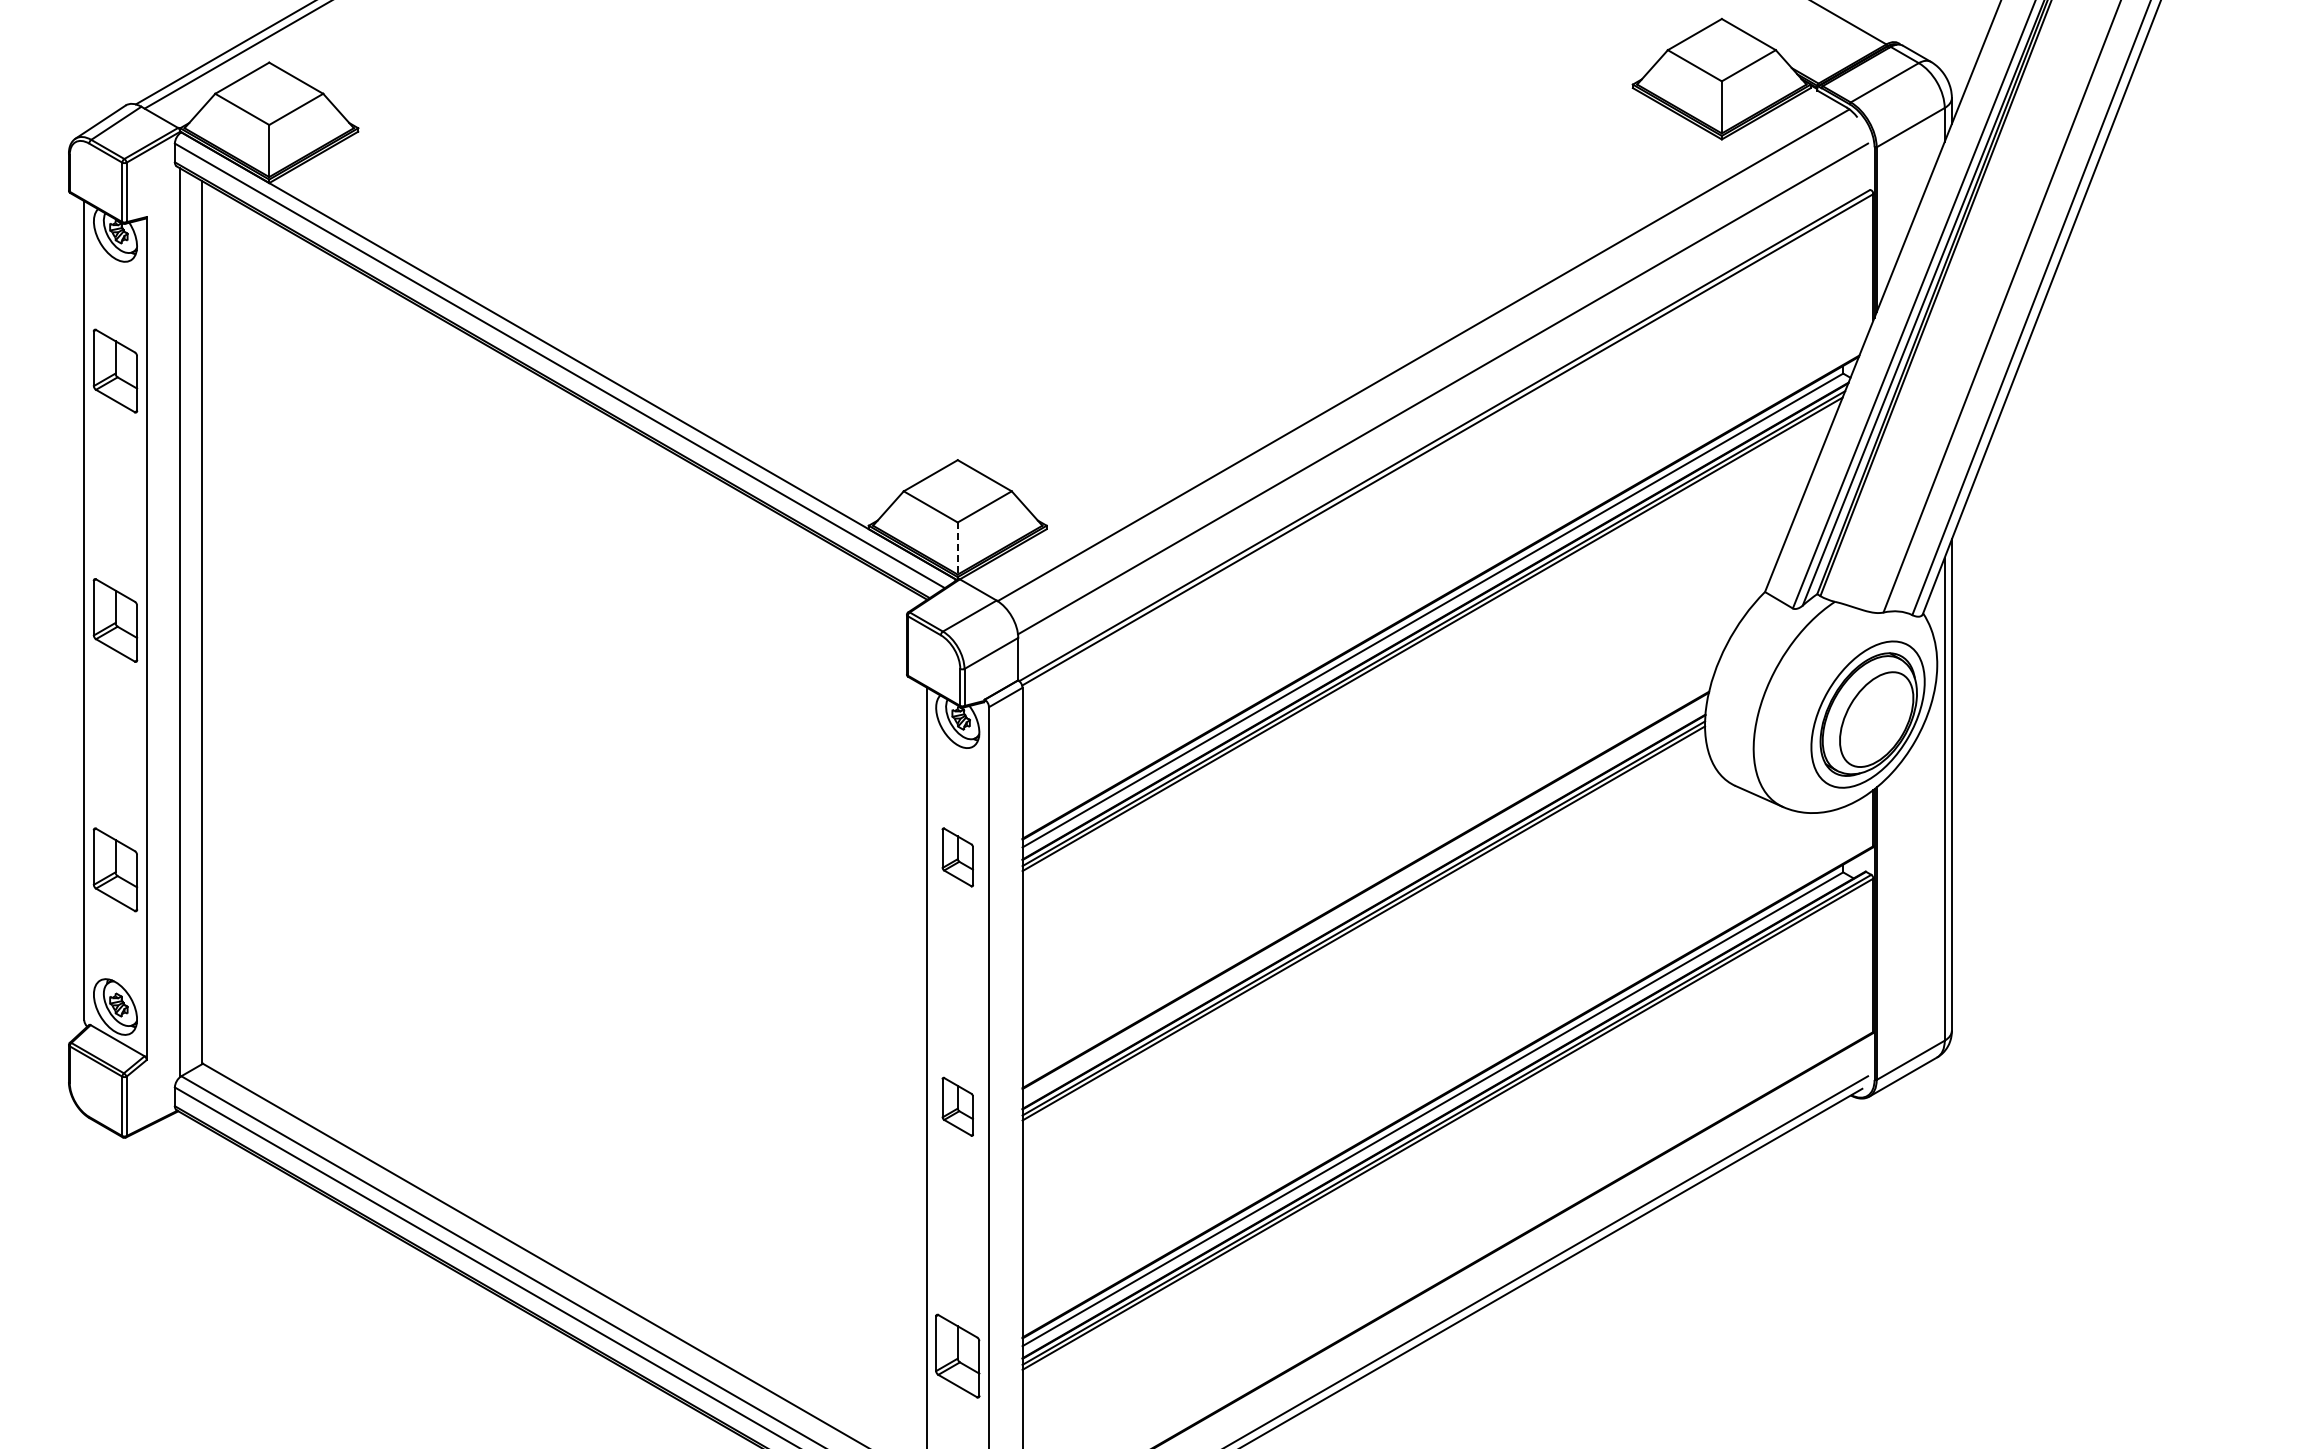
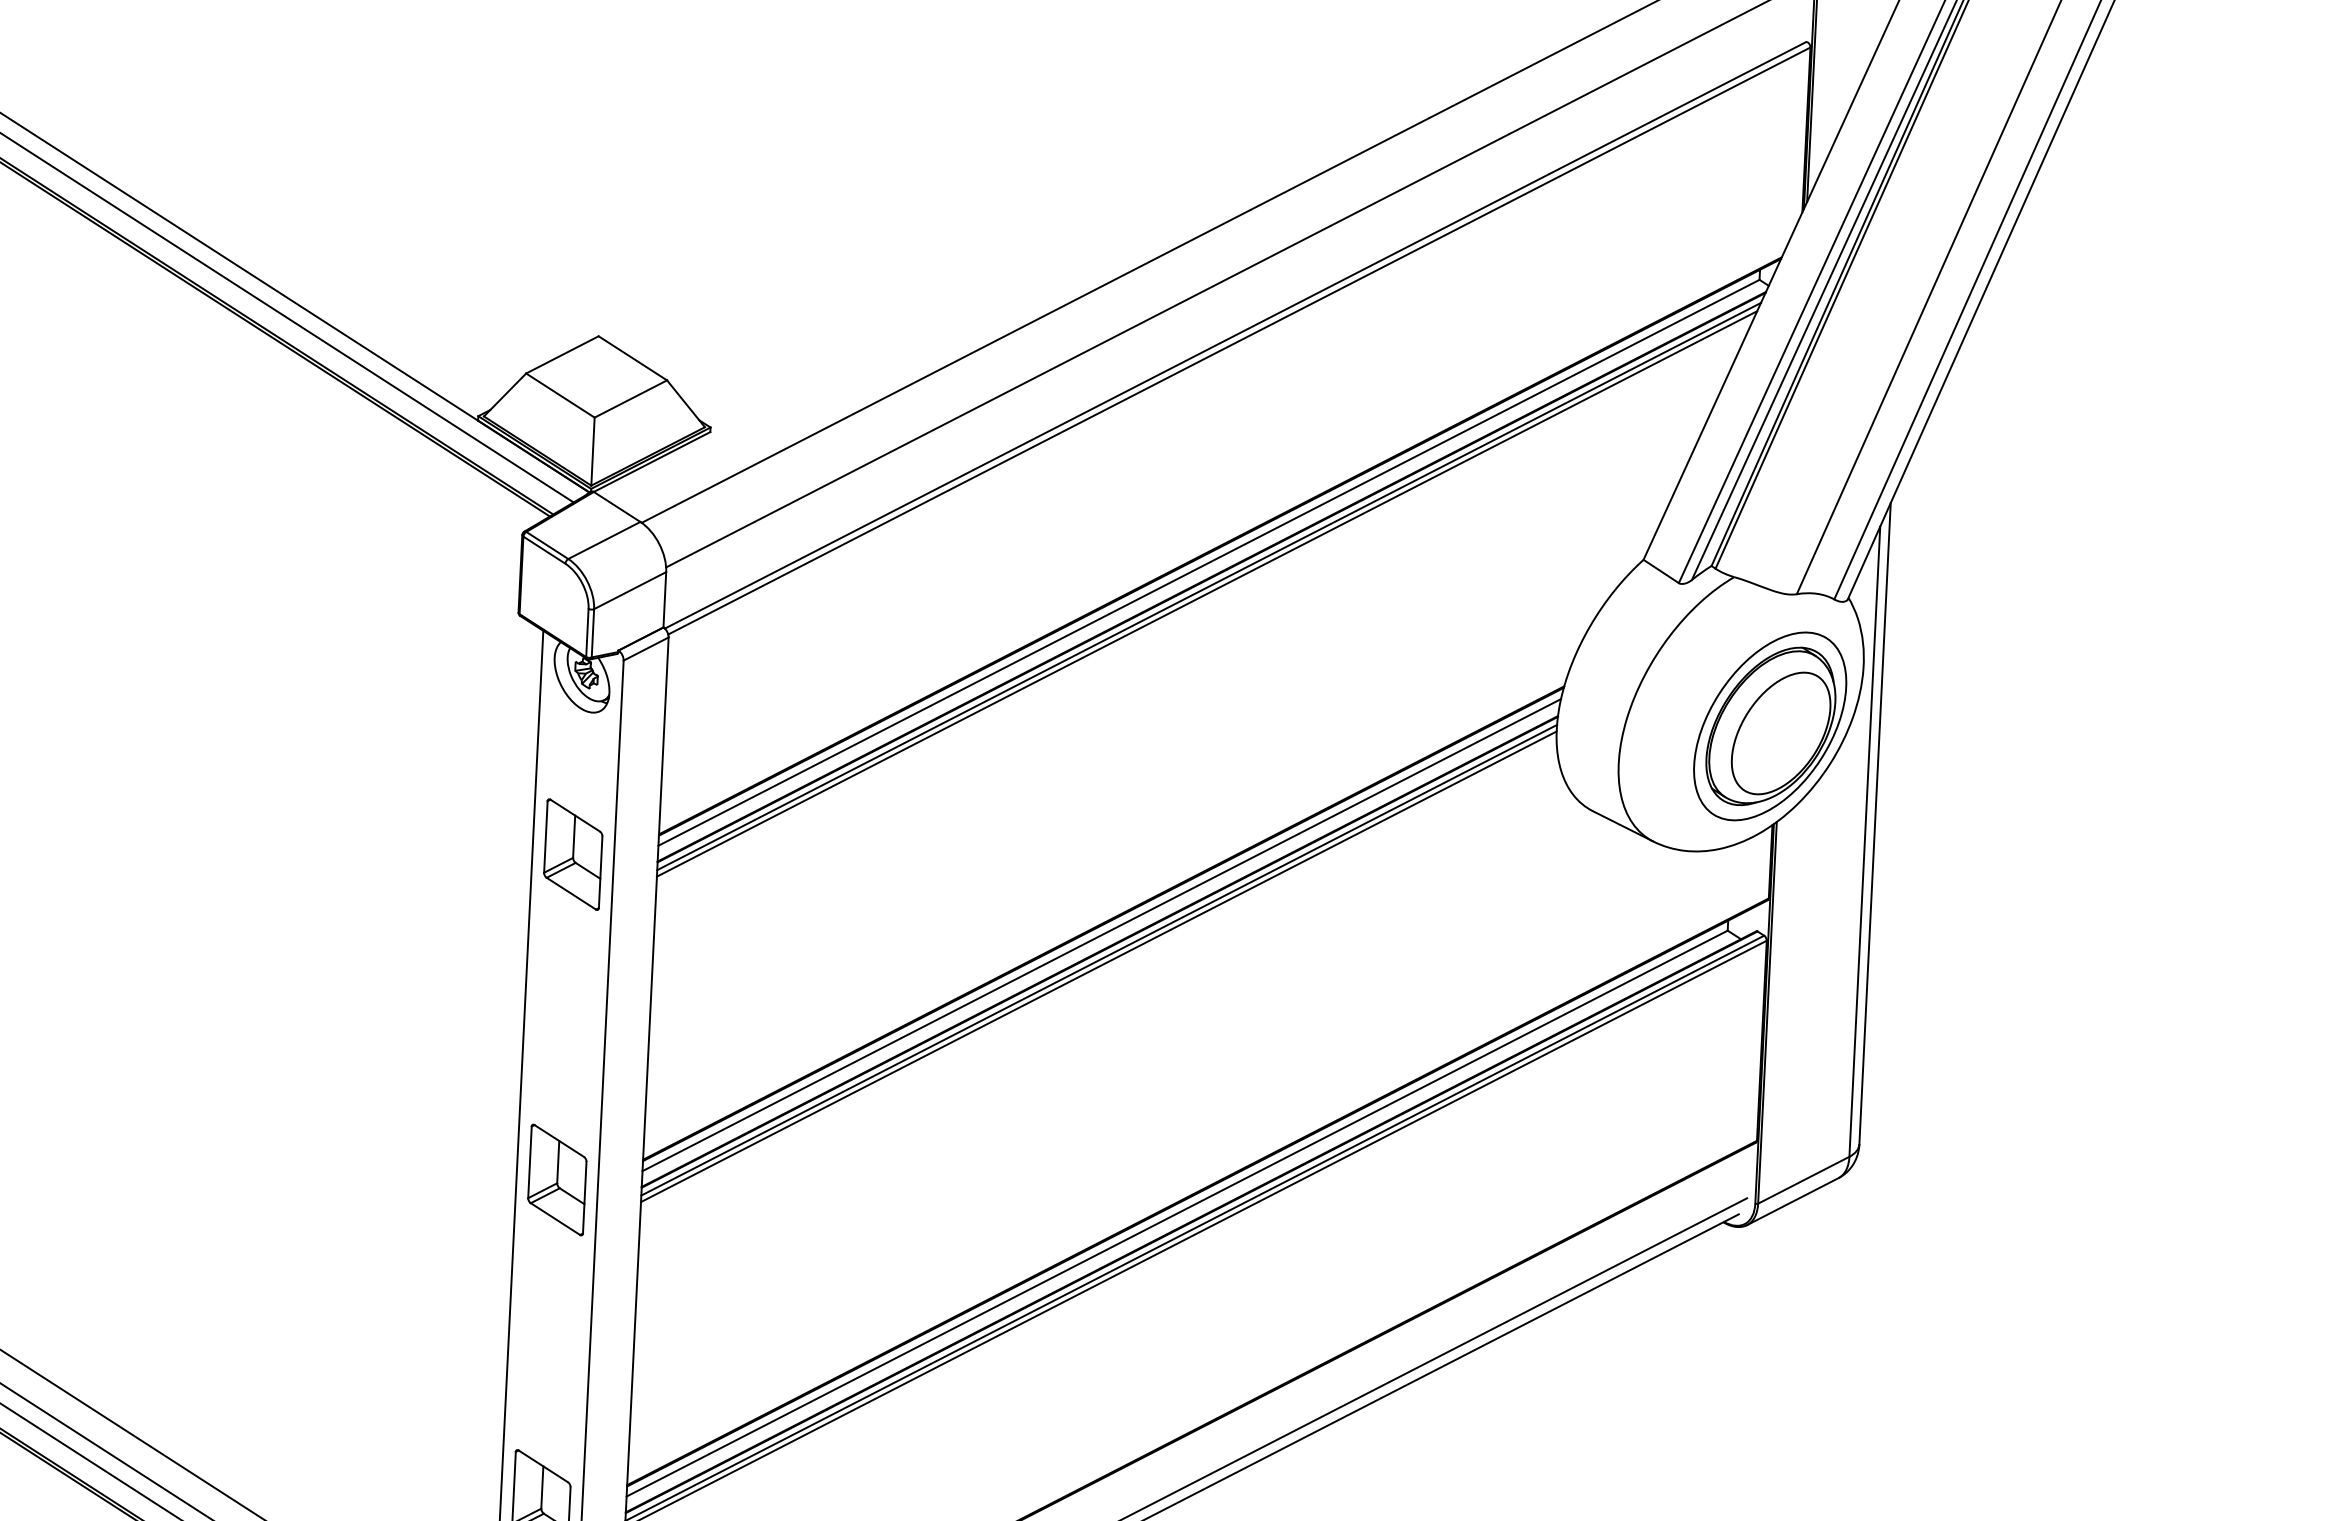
line: (957, 549) -> (592, 452), dashed -> solid
part: (957, 857) -> (572, 854), size x1.43
line: (1364, 898) -> (1101, 934), added
part: (957, 1106) -> (557, 1179), size x1.43

